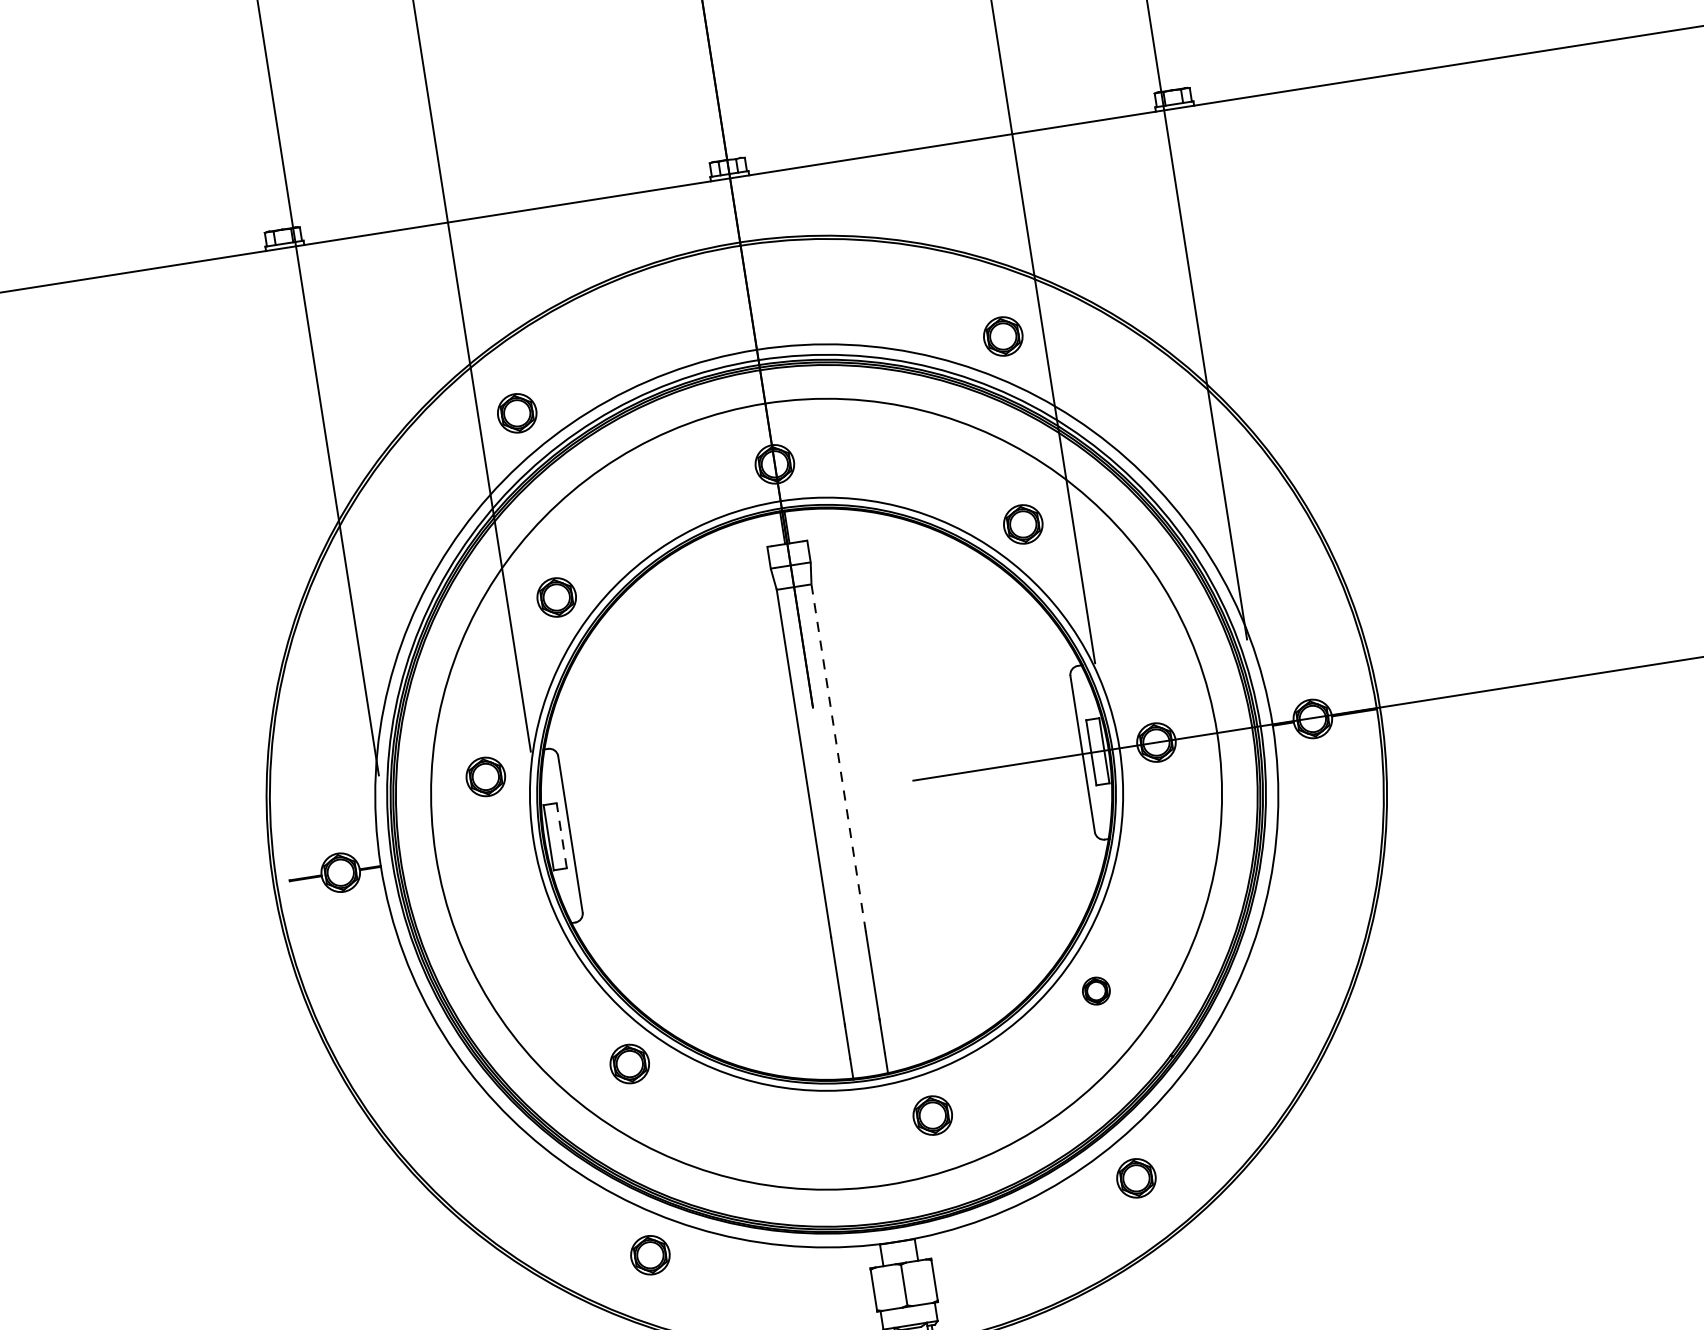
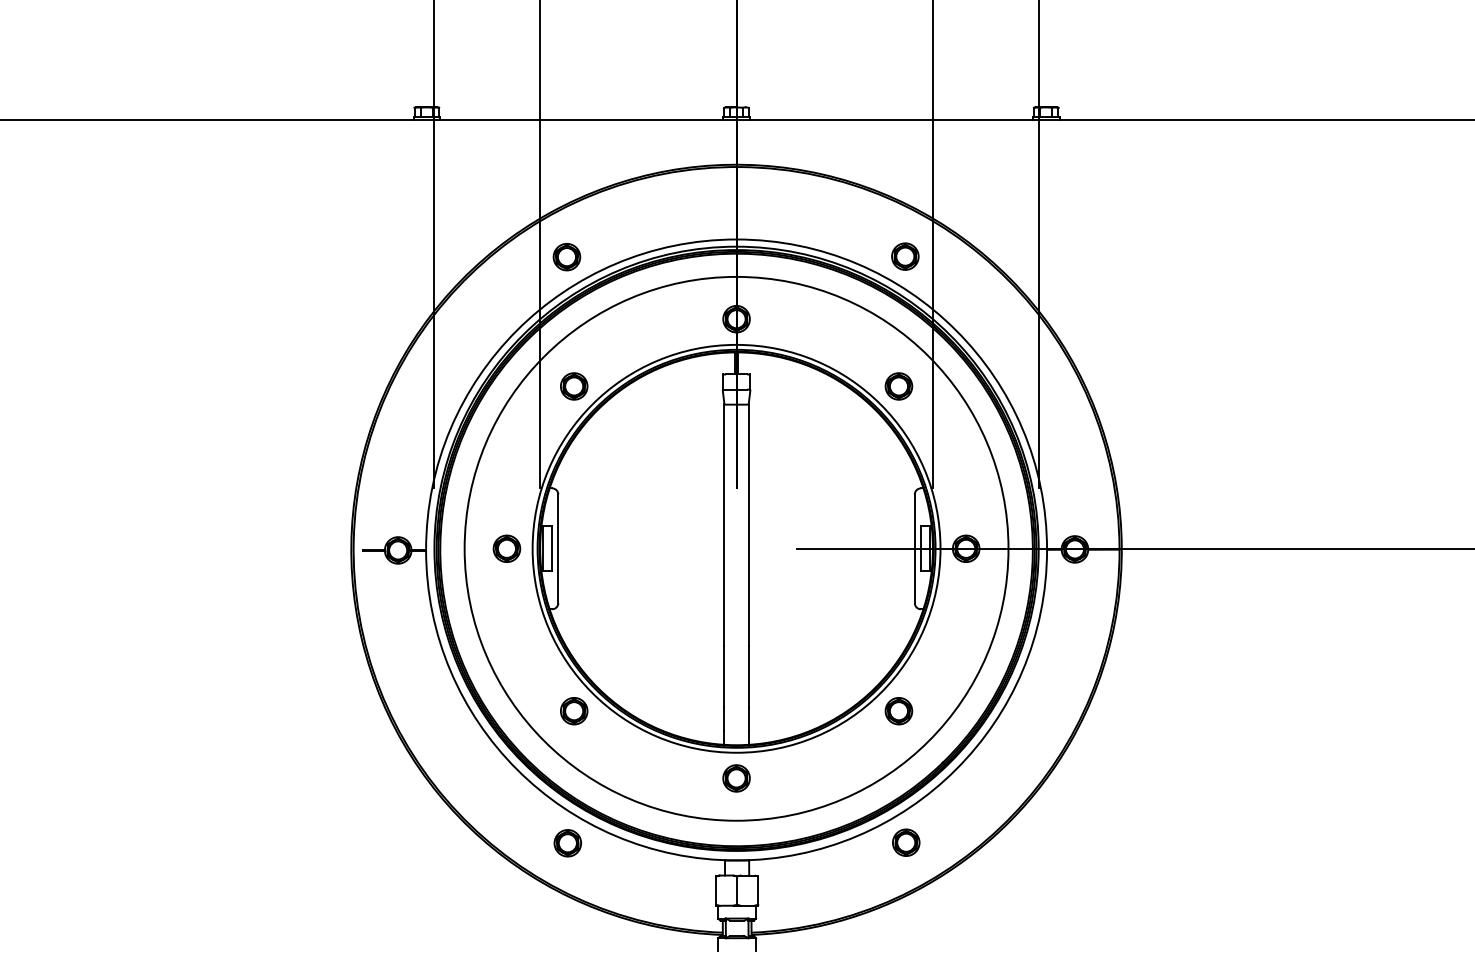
line: (838, 756) -> (748, 524), dashed -> solid
part: (485, 776) -> (506, 548), moved
line: (562, 835) -> (552, 548), dashed -> solid
part: (1095, 991) -> (898, 711), size x1.43
part: (932, 1115) -> (736, 778), moved

